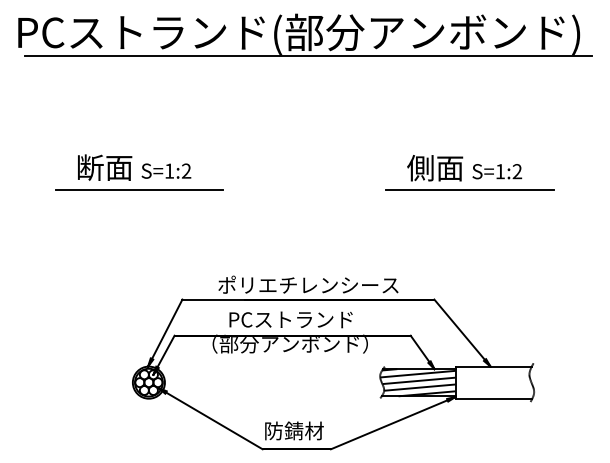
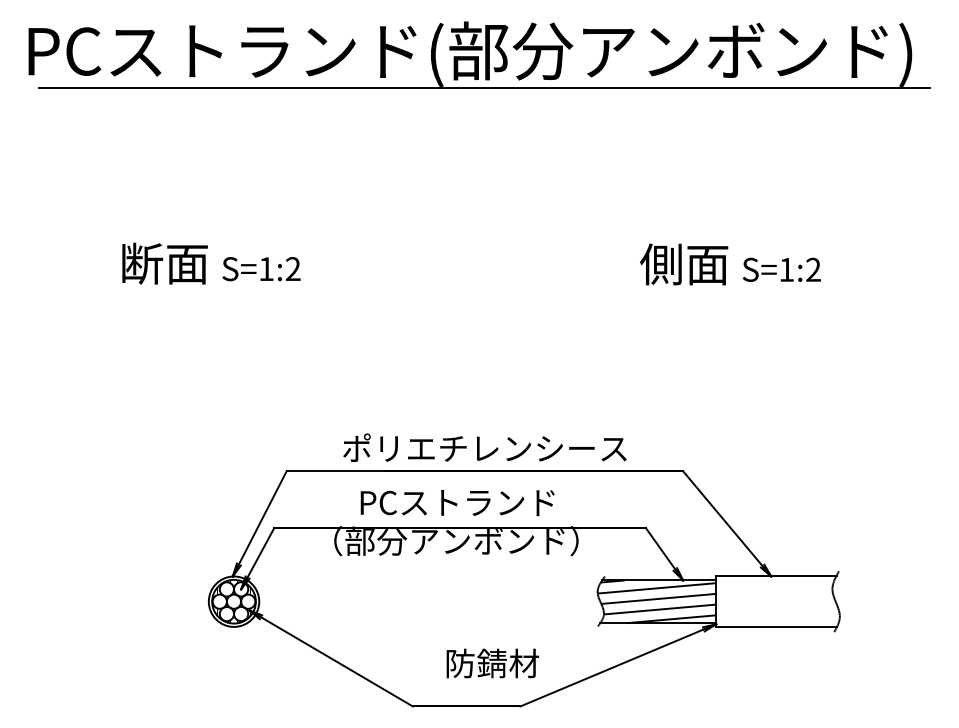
line: (469, 189) -> (738, 297), removed
line: (138, 190) -> (217, 299), removed
text: (294, 430) -> (492, 662), moved

